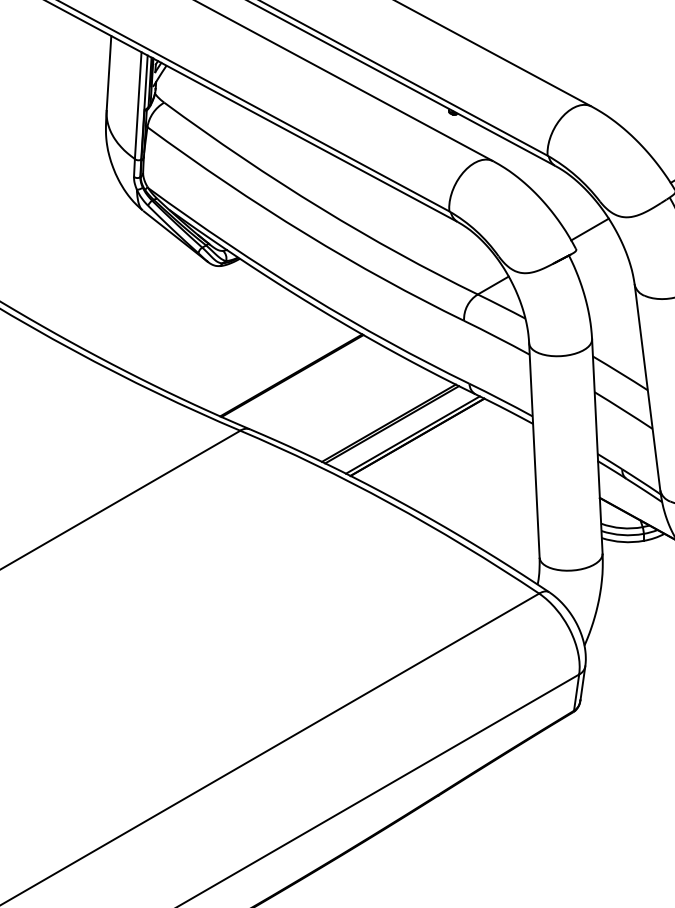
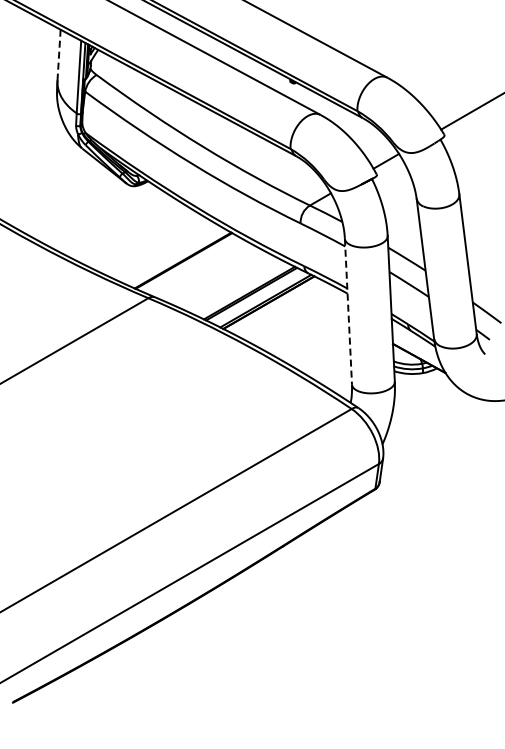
line: (109, 73) -> (59, 55), solid -> dashed
line: (534, 451) -> (348, 312), solid -> dashed

